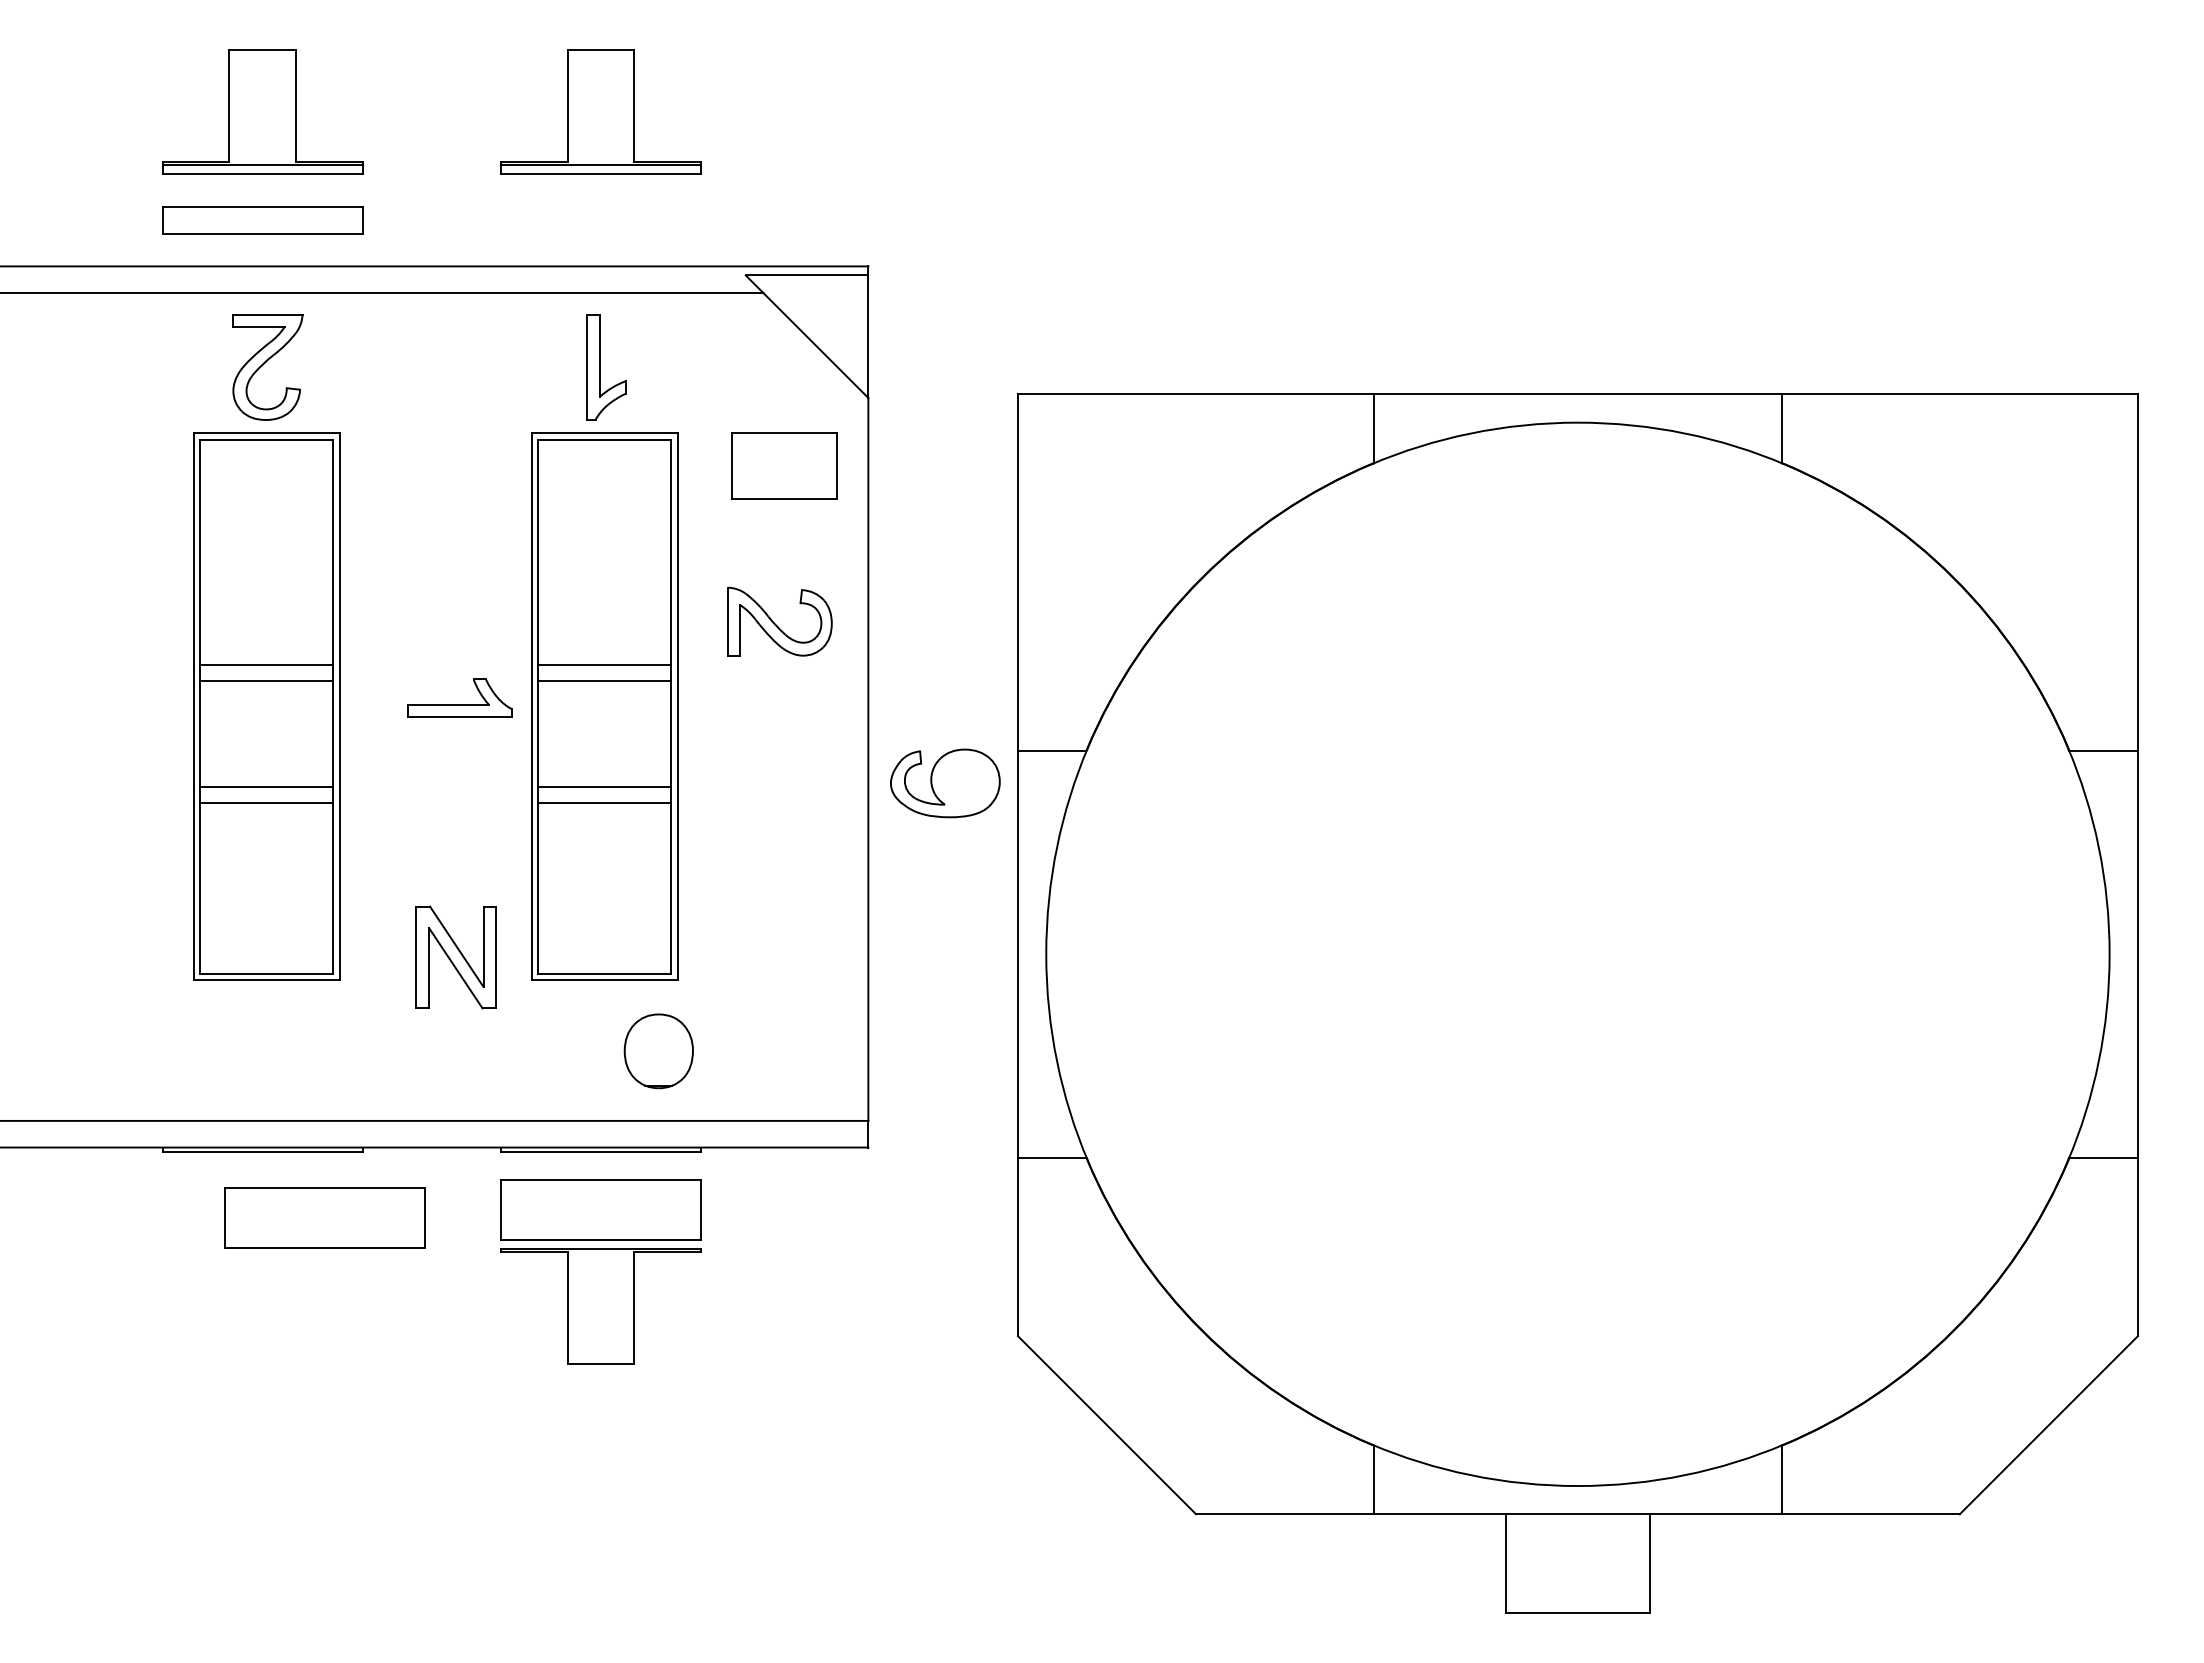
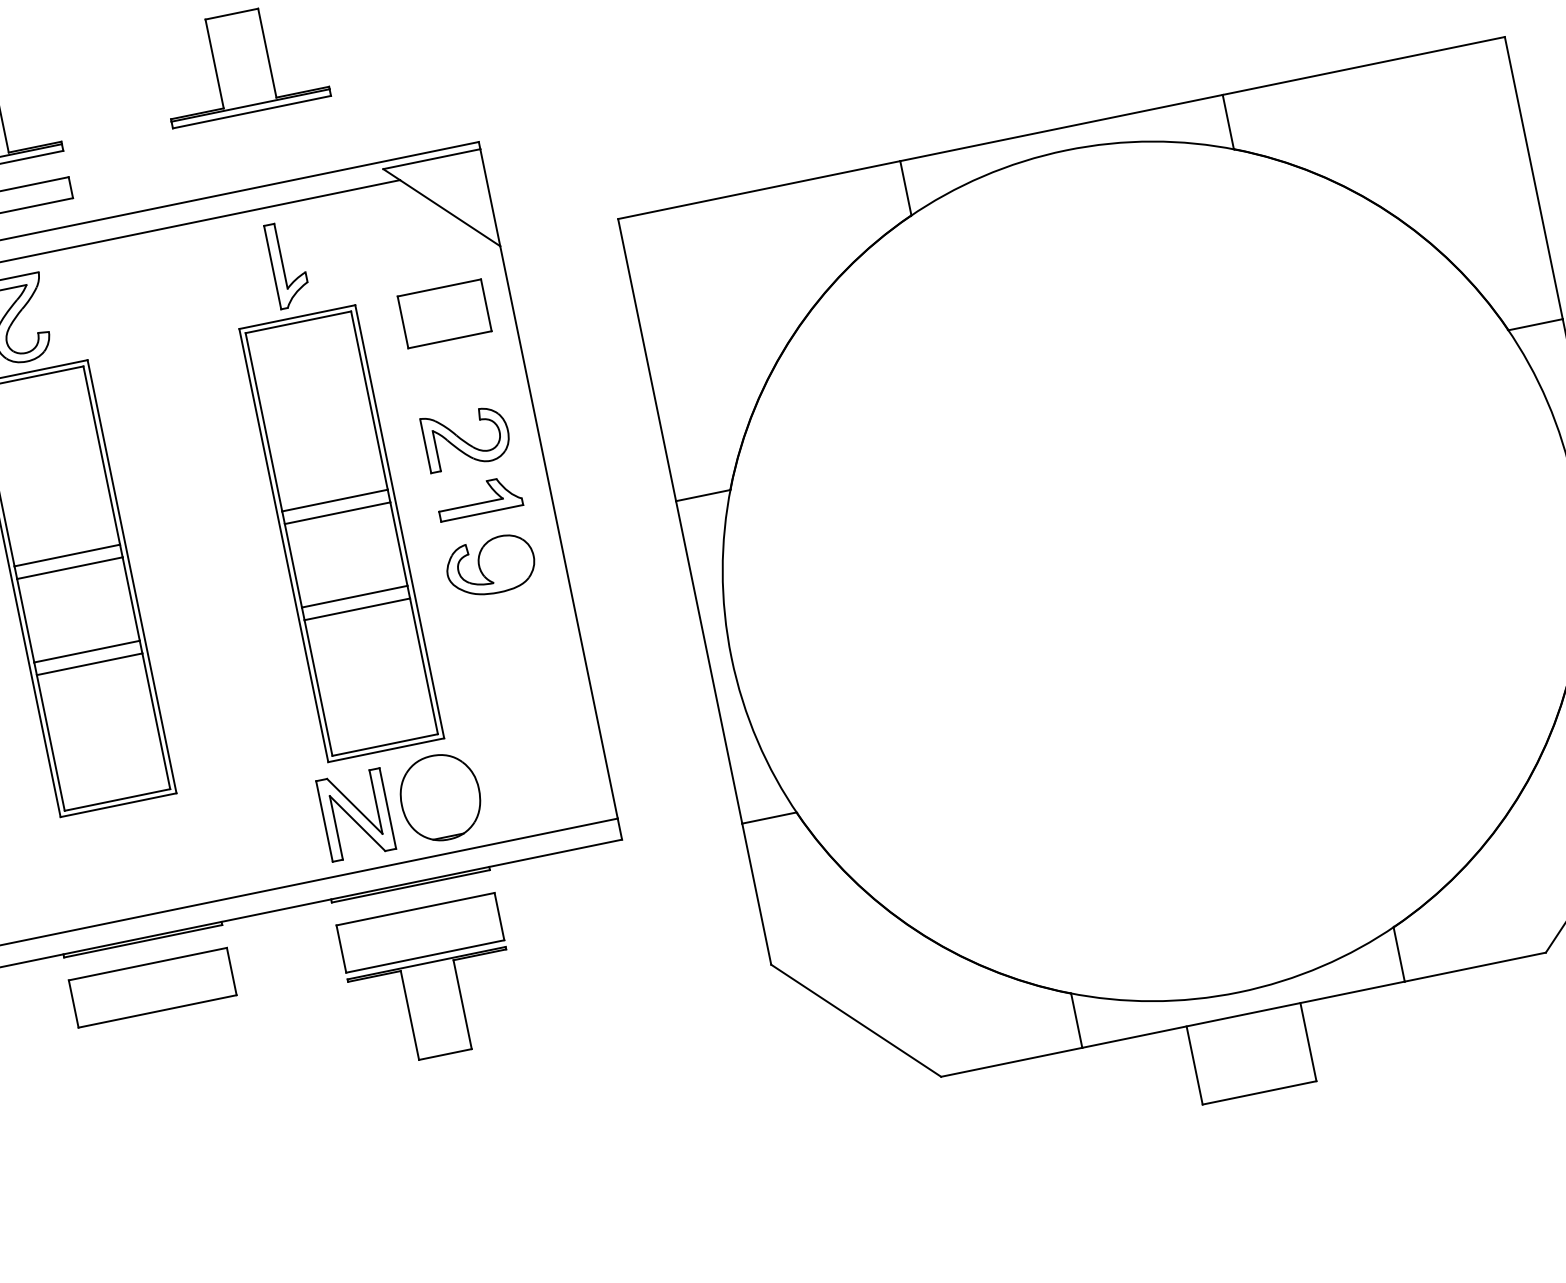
part: (459, 704) -> (479, 503), moved
part: (945, 783) -> (490, 566), moved
part: (455, 957) -> (355, 815), moved
part: (658, 1050) -> (440, 796), size x1.43
part: (324, 1217) -> (152, 987), moved

